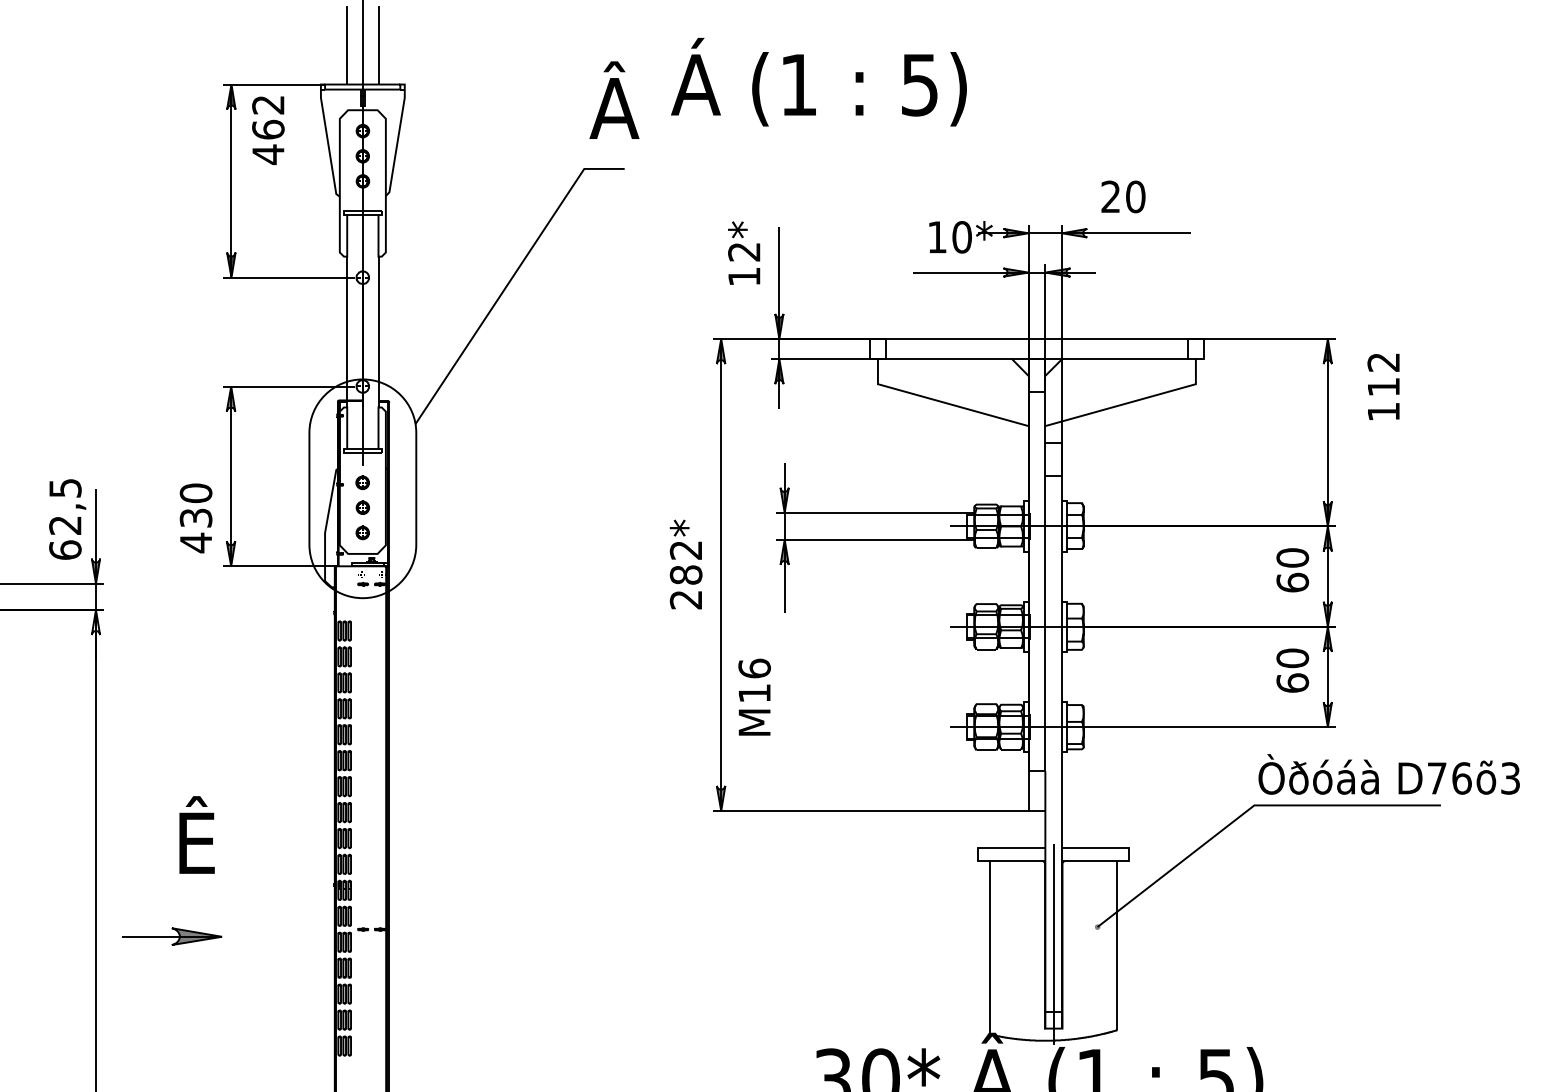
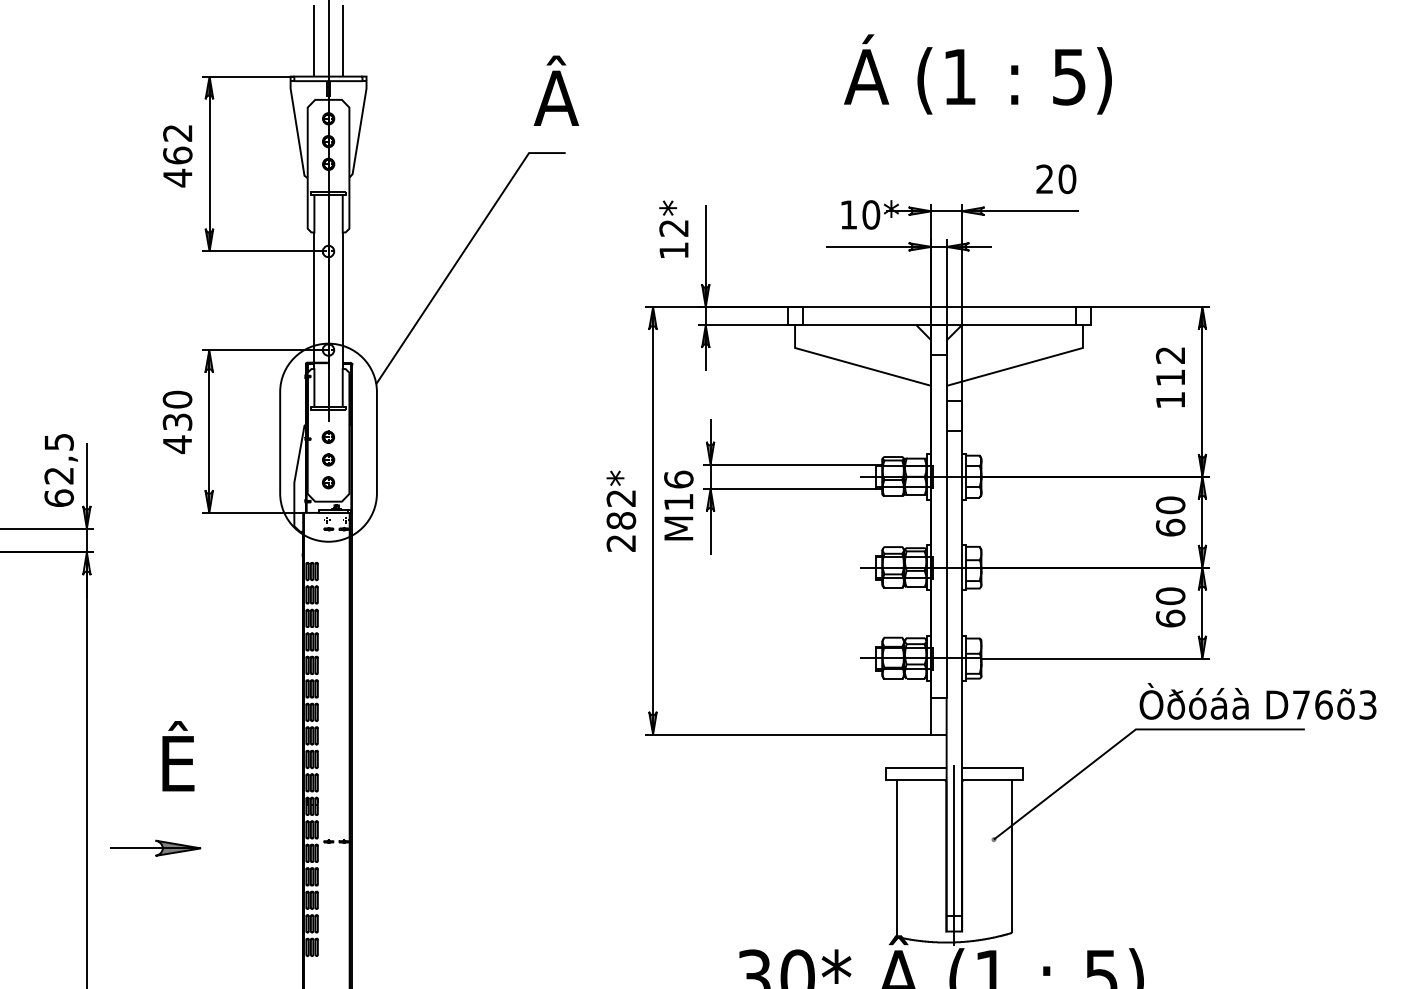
text: (818, 82) -> (977, 74), moved
text: (268, 130) -> (177, 156), moved
text: (1123, 196) -> (1056, 178), moved
text: (1383, 386) -> (1170, 377), moved
text: (195, 518) -> (177, 422), moved
text: (754, 696) -> (678, 504), moved

